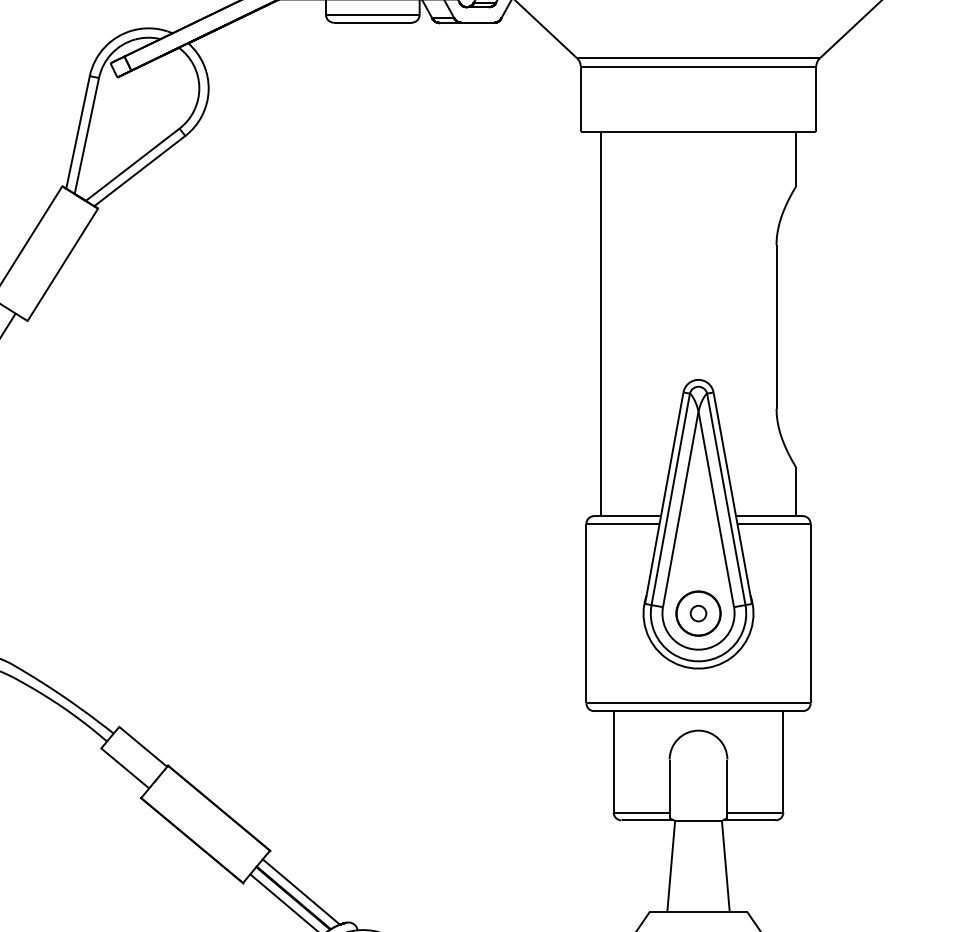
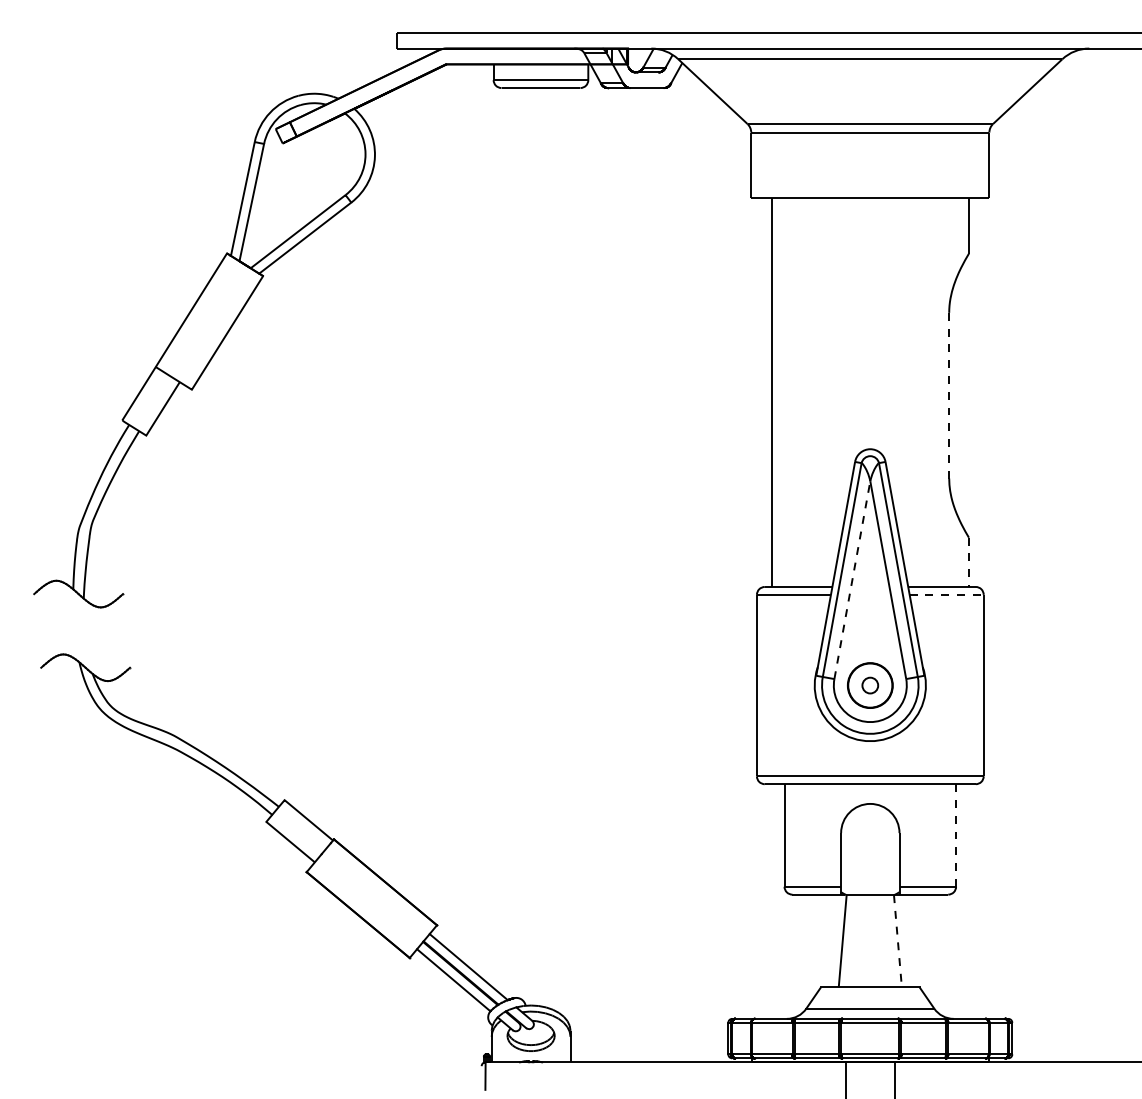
line: (776, 326) -> (949, 395), solid -> dashed
line: (795, 491) -> (968, 562), solid -> dashed
line: (680, 509) -> (852, 580), solid -> dashed
line: (774, 523) -> (947, 594), solid -> dashed
line: (783, 761) -> (956, 835), solid -> dashed
line: (725, 866) -> (897, 941), solid -> dashed

